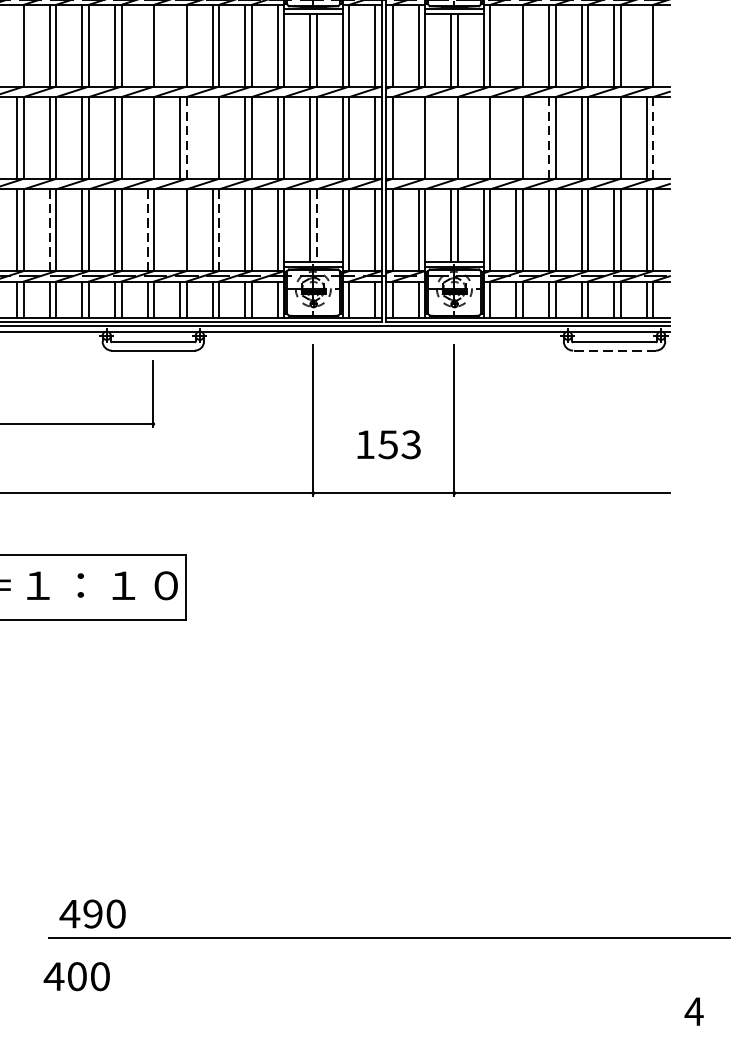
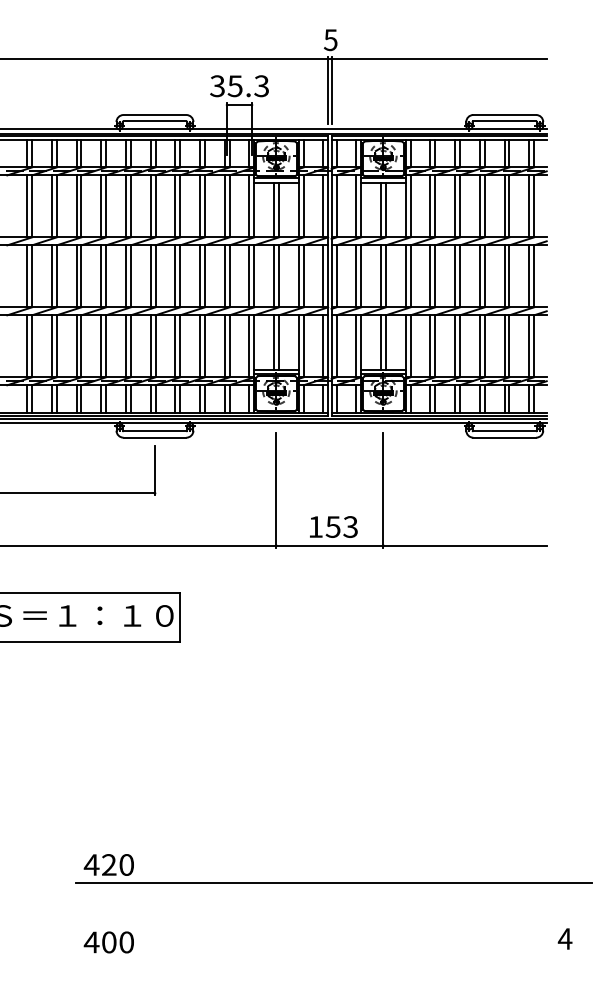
line: (16, 45) -> (51, 206), added
line: (147, 45) -> (150, 206), added
line: (180, 45) -> (175, 206), added
line: (516, 45) -> (430, 206), added
line: (647, 45) -> (529, 206), added
line: (147, 138) -> (150, 276), added
line: (186, 138) -> (180, 276), dashed -> solid
line: (213, 138) -> (200, 276), added
line: (419, 138) -> (356, 276), added
line: (451, 138) -> (381, 276), added
line: (483, 138) -> (405, 276), added
line: (516, 138) -> (430, 276), added
line: (549, 138) -> (455, 276), dashed -> solid
line: (614, 138) -> (504, 276), added
line: (653, 138) -> (534, 276), dashed -> solid
line: (317, 226) -> (279, 343), dashed -> solid
line: (49, 230) -> (76, 346), dashed -> solid
line: (147, 230) -> (150, 346), dashed -> solid
line: (180, 230) -> (175, 346), added
line: (218, 230) -> (204, 346), dashed -> solid
line: (614, 350) -> (504, 437), dashed -> solid
text: (388, 444) -> (333, 526), moved
text: (93, 913) -> (109, 864), 490 -> 420
text: (76, 976) -> (108, 942), moved

